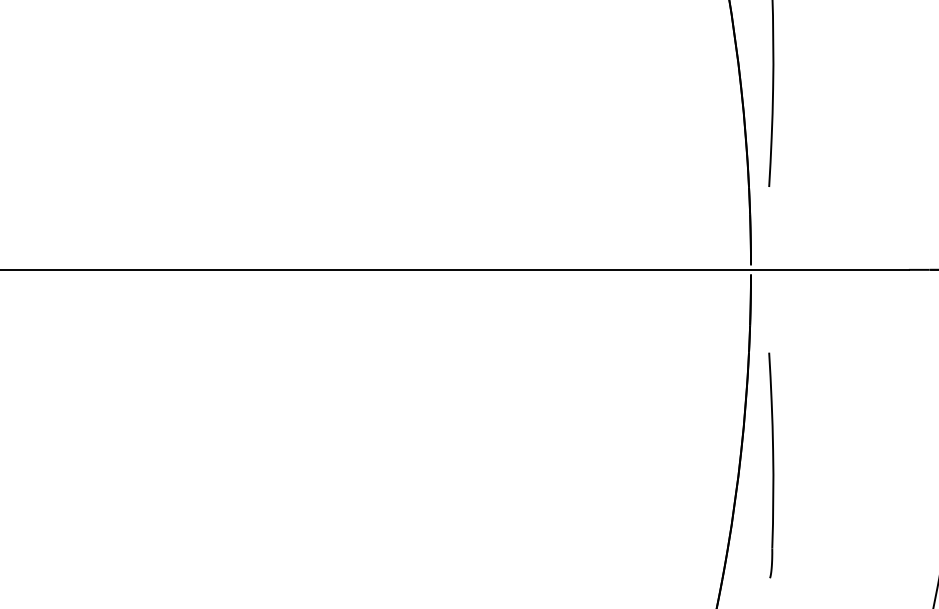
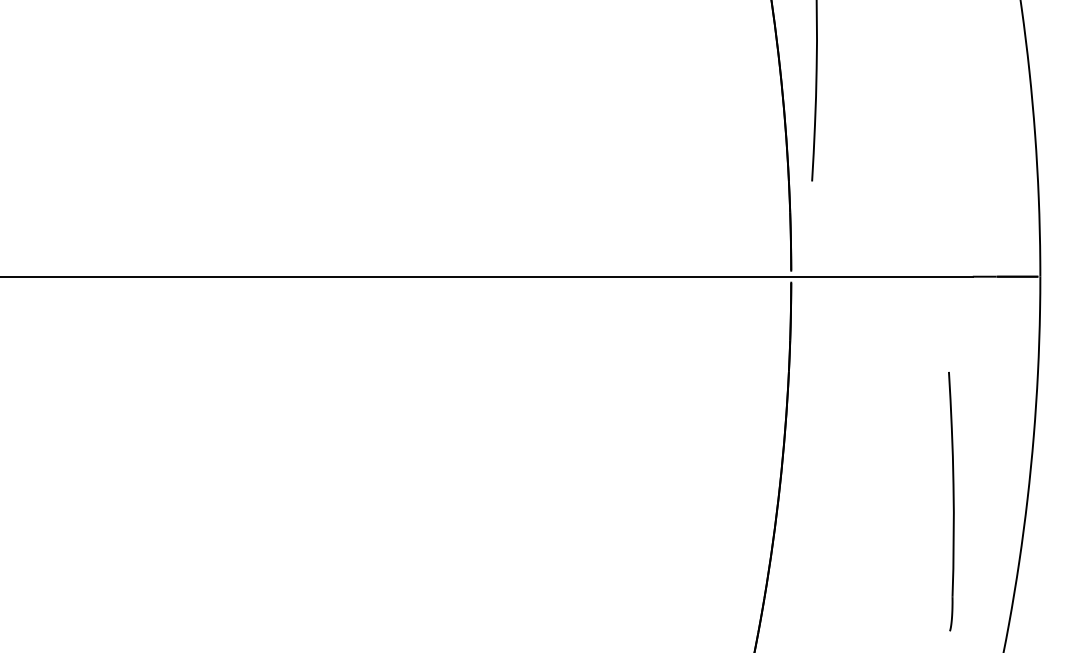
part: (771, 465) -> (951, 501), moved

